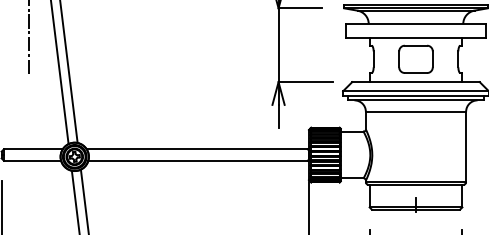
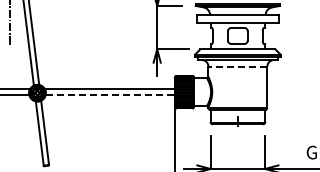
line: (415, 111) -> (237, 66), solid -> dashed
line: (199, 160) -> (110, 95), solid -> dashed

